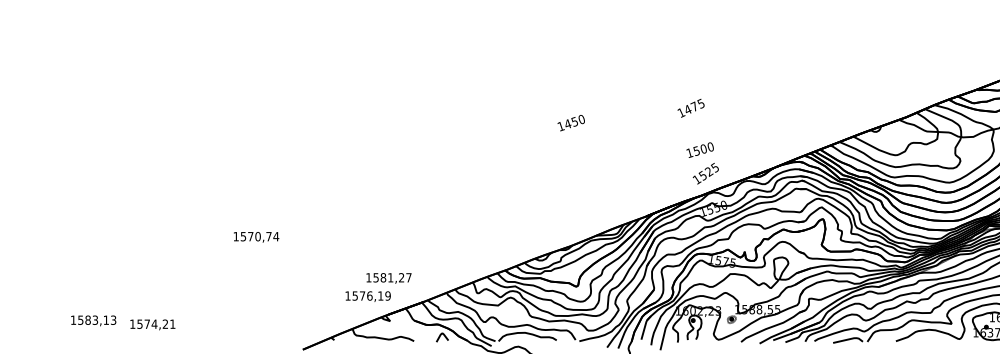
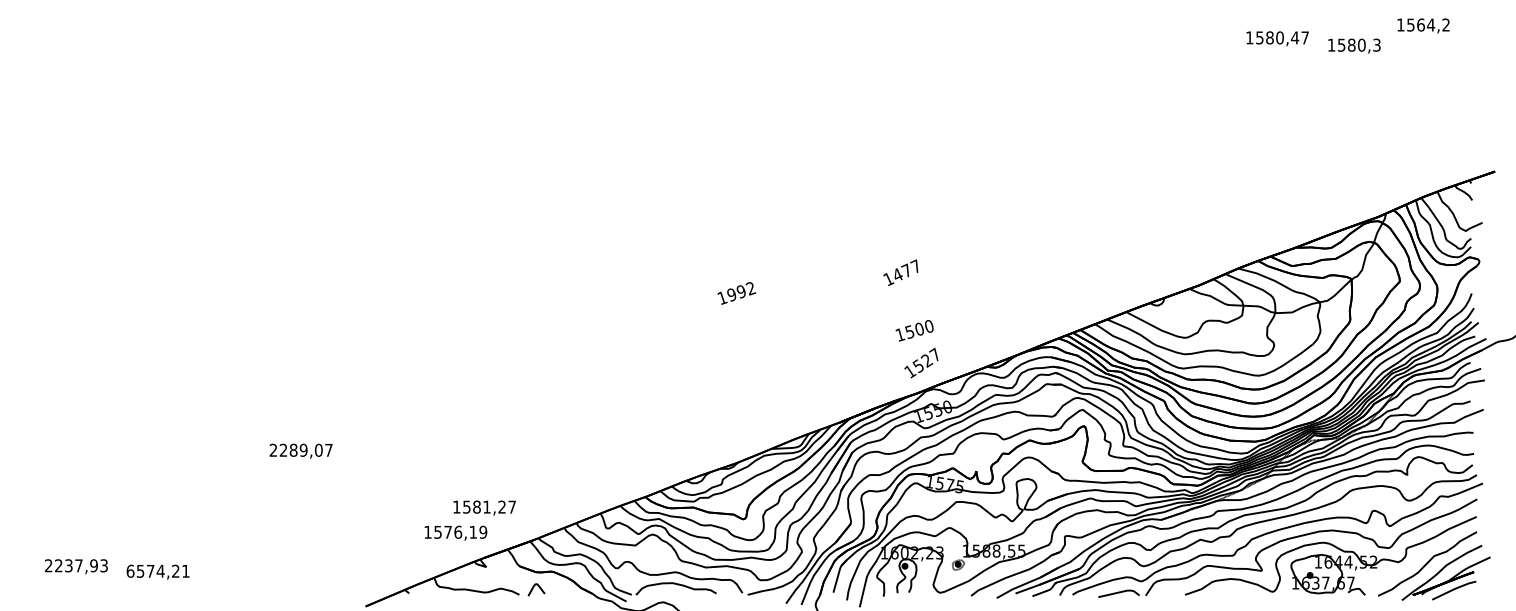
text: (700, 103) -> (915, 266), 1475 -> 1477
text: (574, 121) -> (741, 291), 1450 -> 1992
text: (714, 167) -> (934, 354), 1525 -> 1527
text: (255, 236) -> (300, 449), 1570,74 -> 2289,07
text: (90, 320) -> (71, 565), 1583,13 -> 2237,93
text: (132, 323) -> (130, 570), 1574,21 -> 6574,21
curve: (440, 335) -> (534, 587), moved

